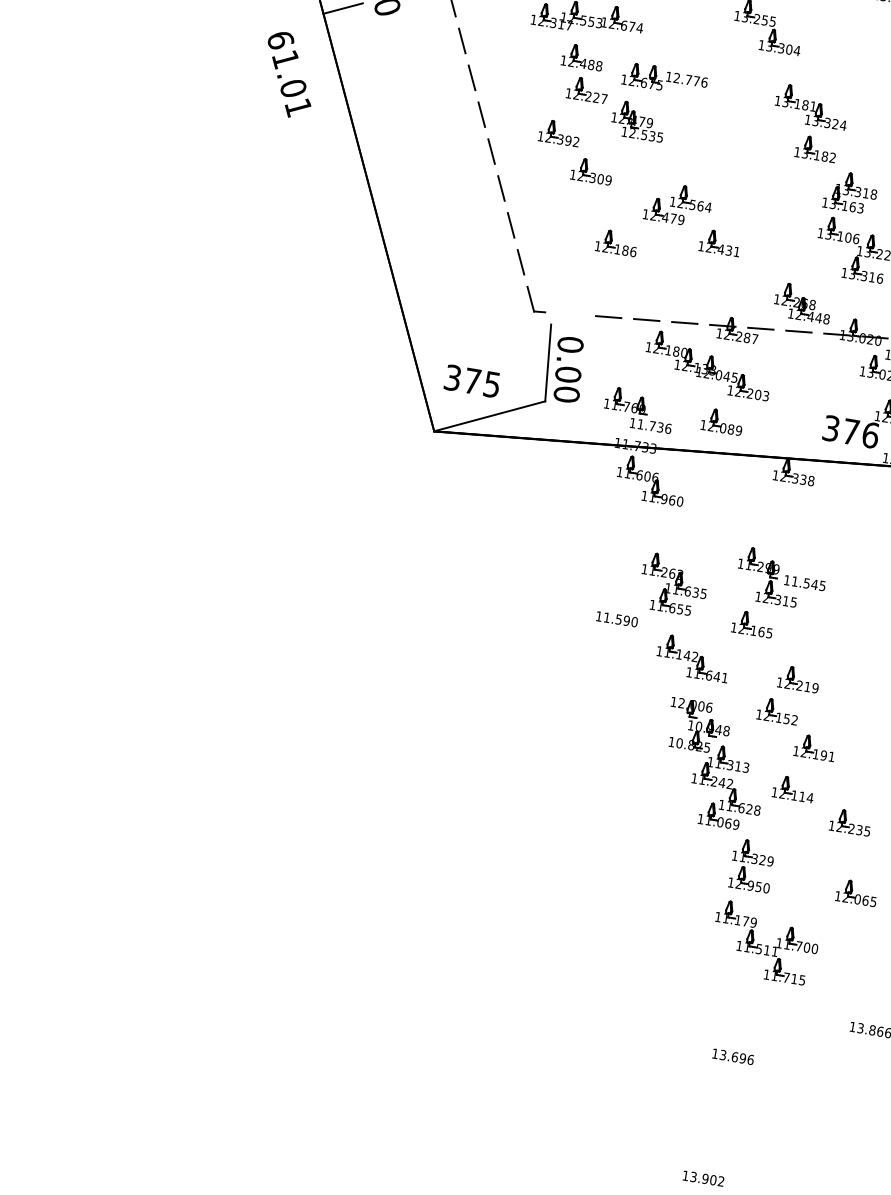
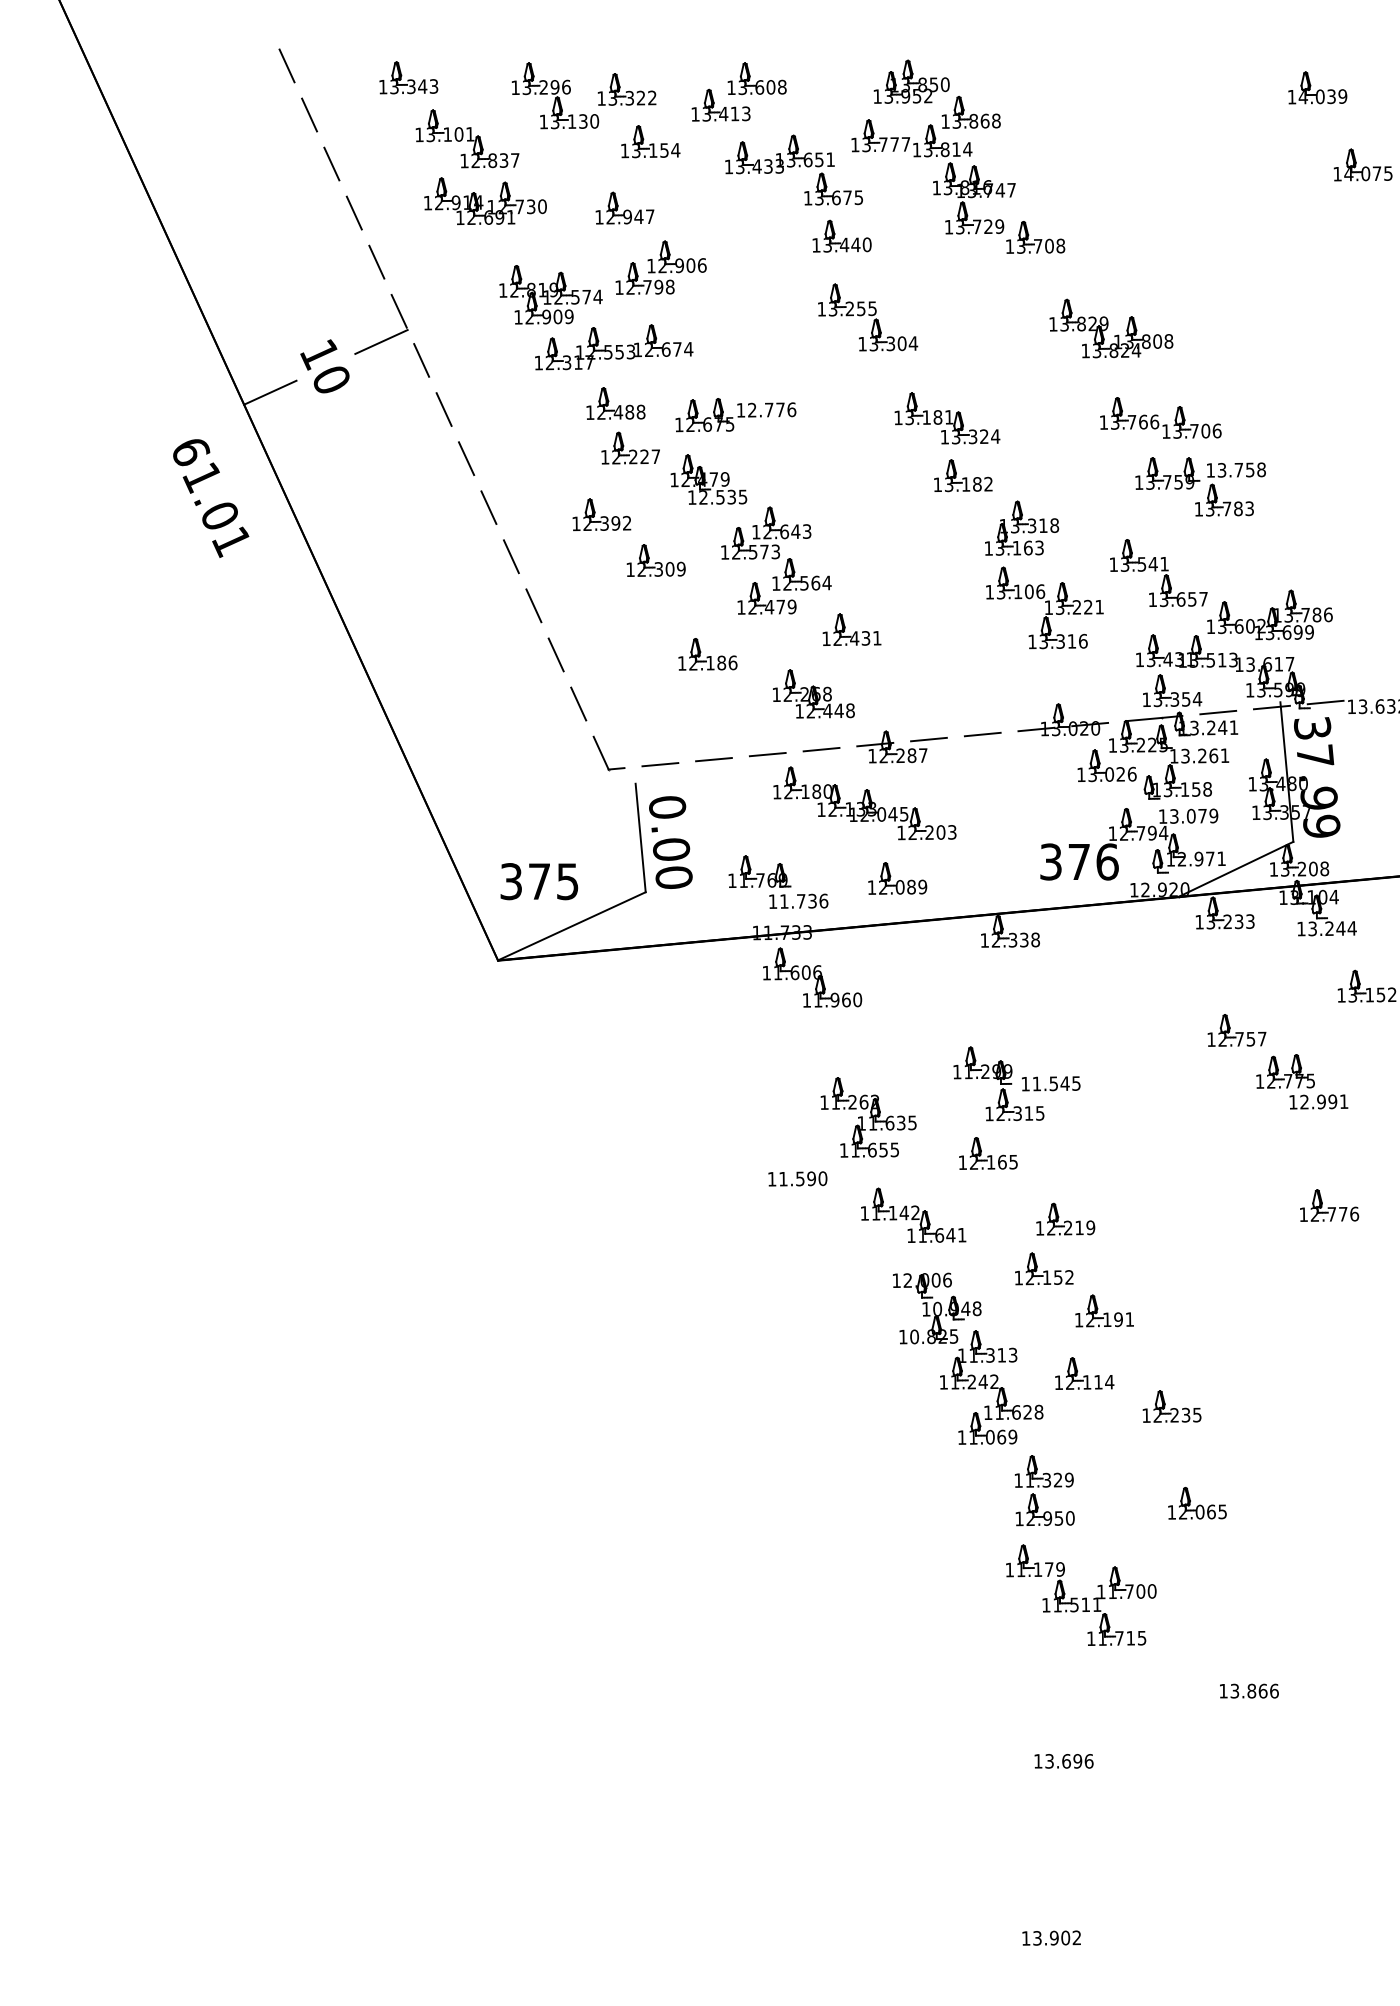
part: (672, 165) -> (766, 532), added
part: (802, 302) -> (813, 693), moved
line: (570, 314) -> (660, 764), added

